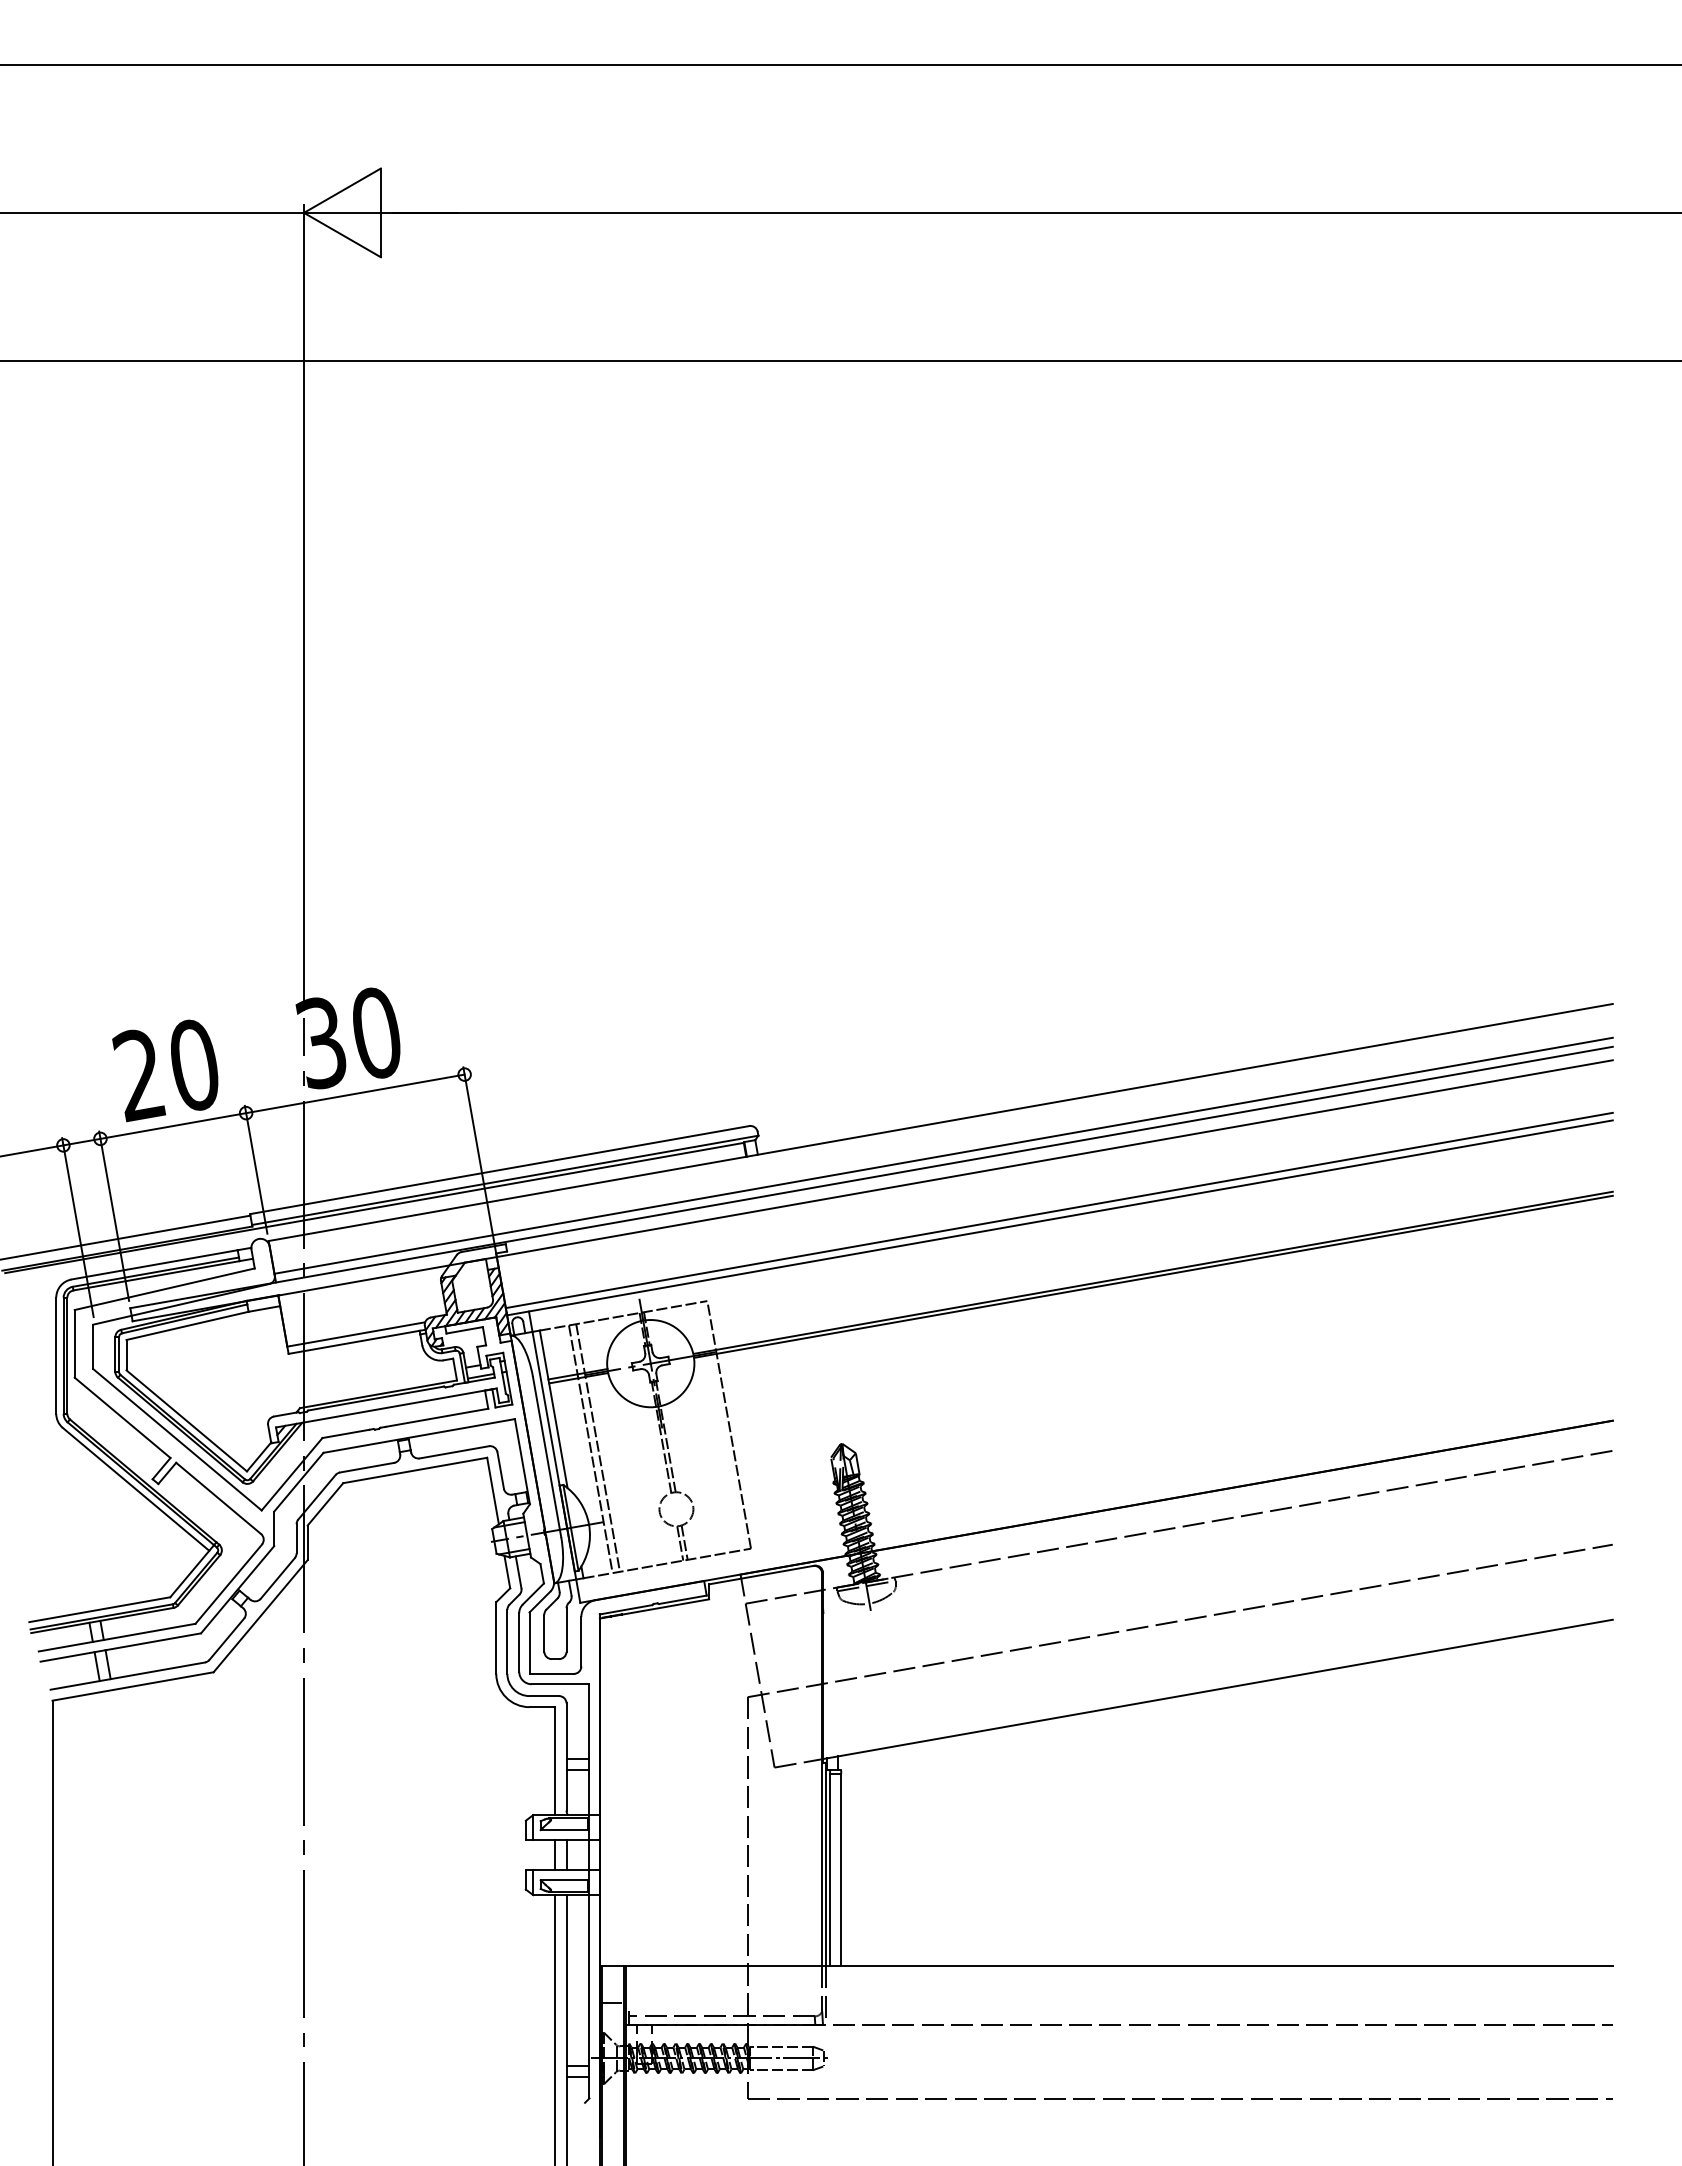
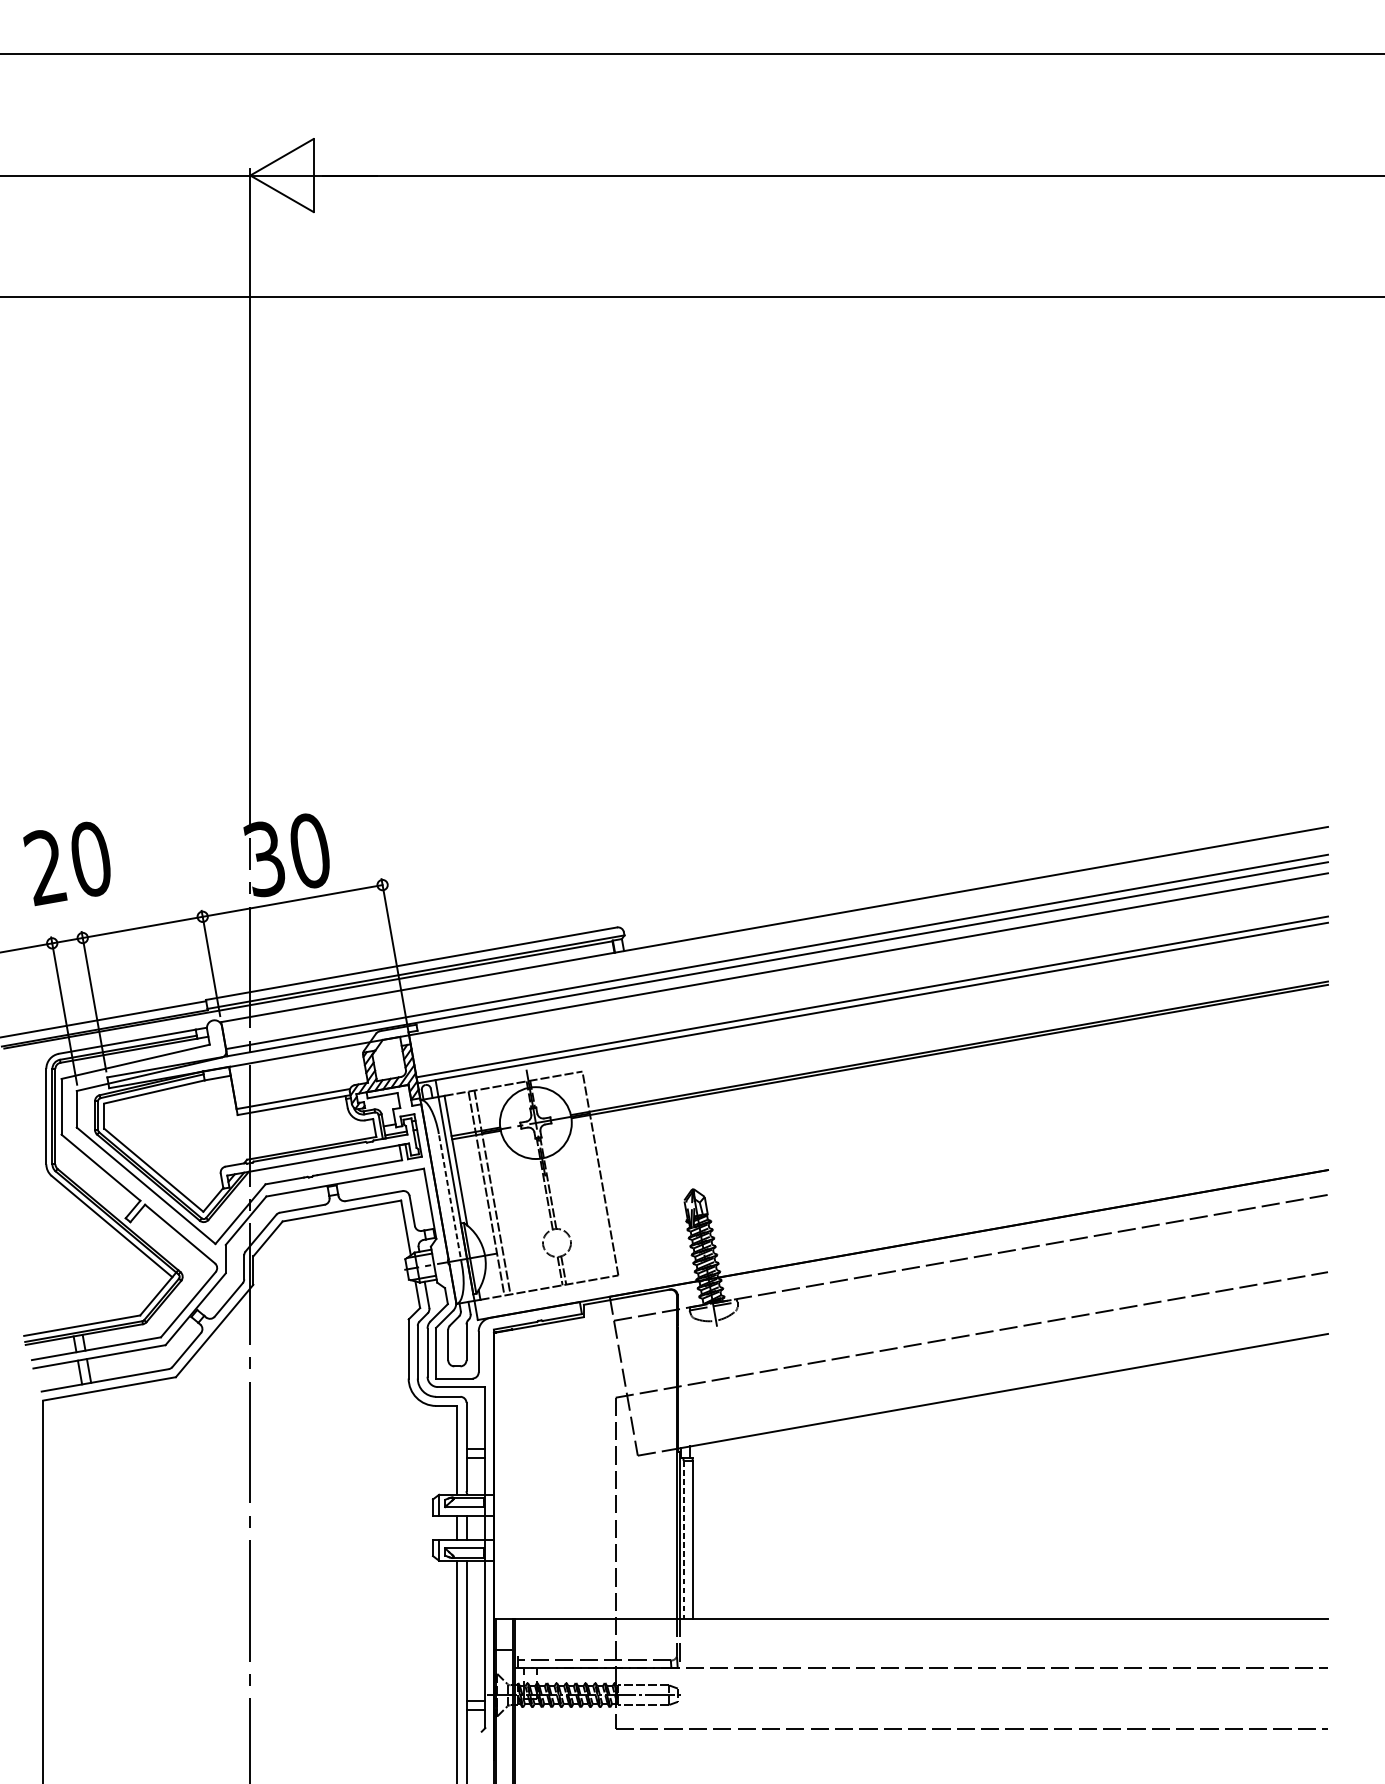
text: (165, 1070) -> (67, 863), moved
line: (547, 1456) -> (450, 1199), solid -> dashed
line: (830, 1870) -> (683, 1540), solid -> dashed

